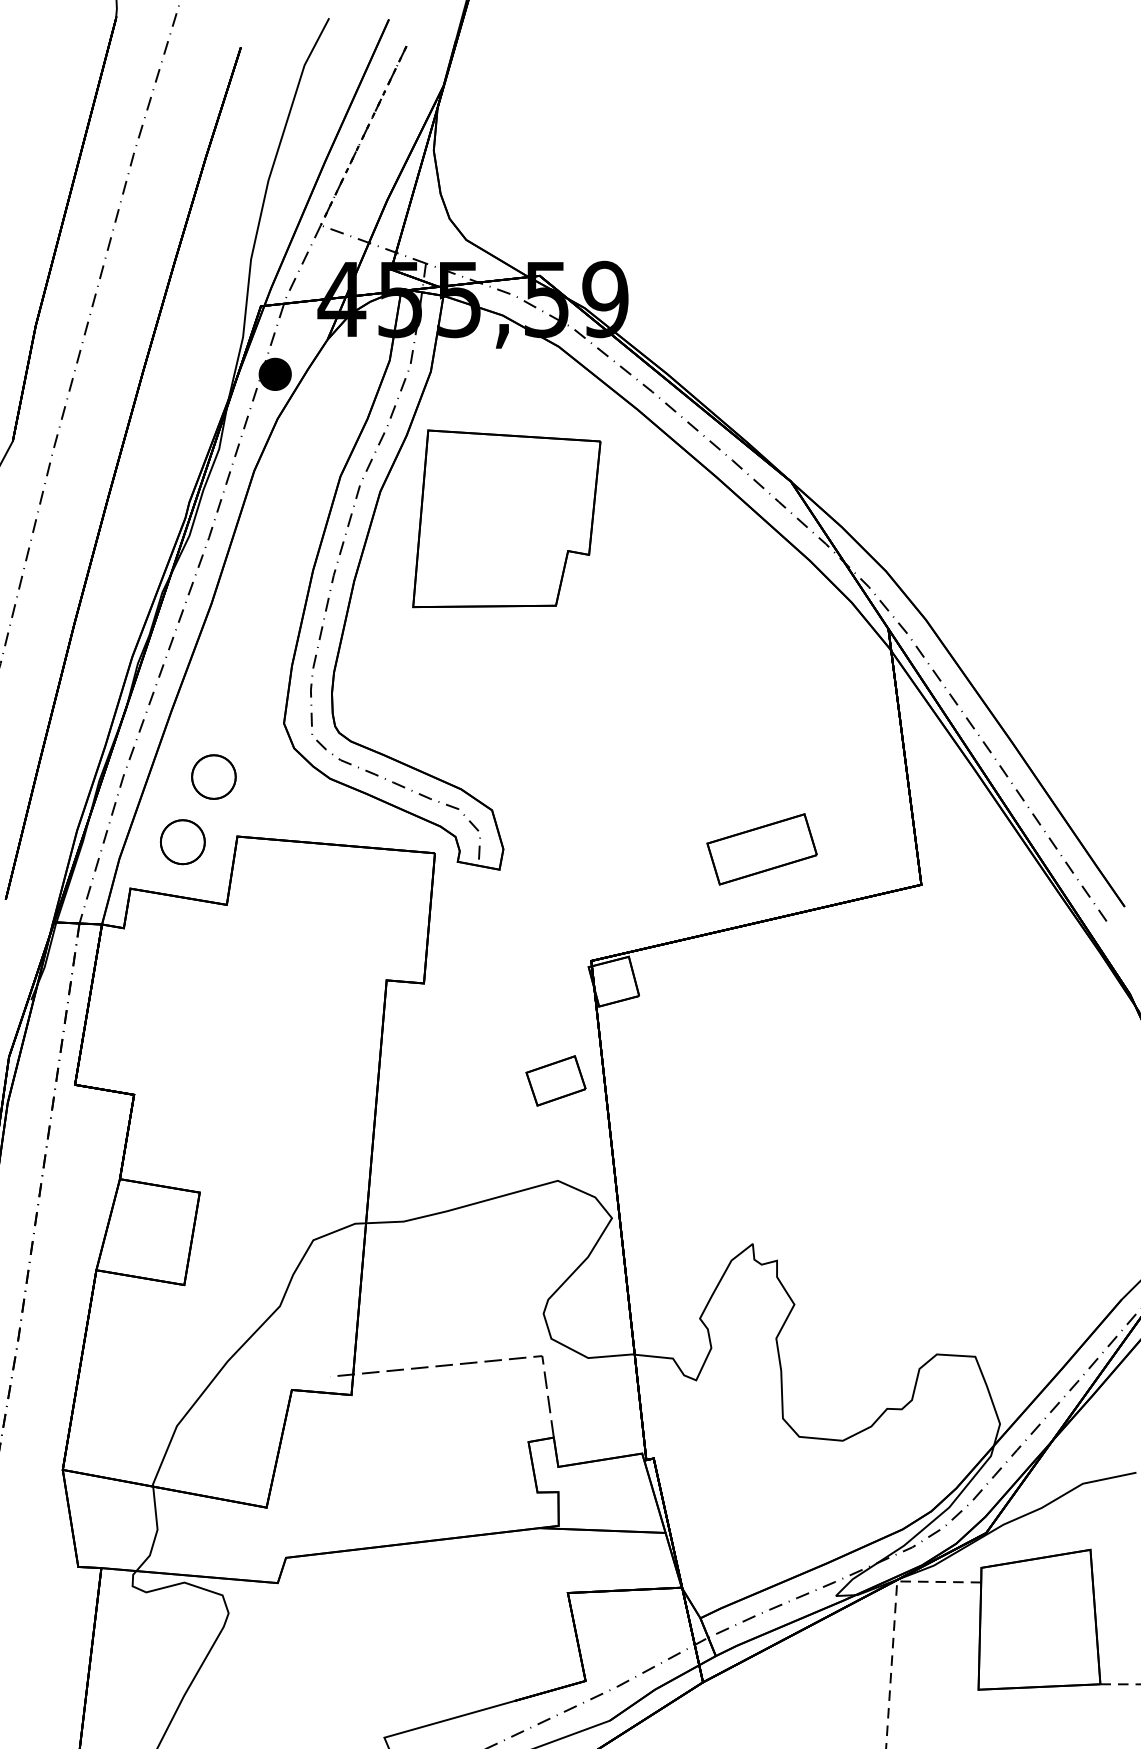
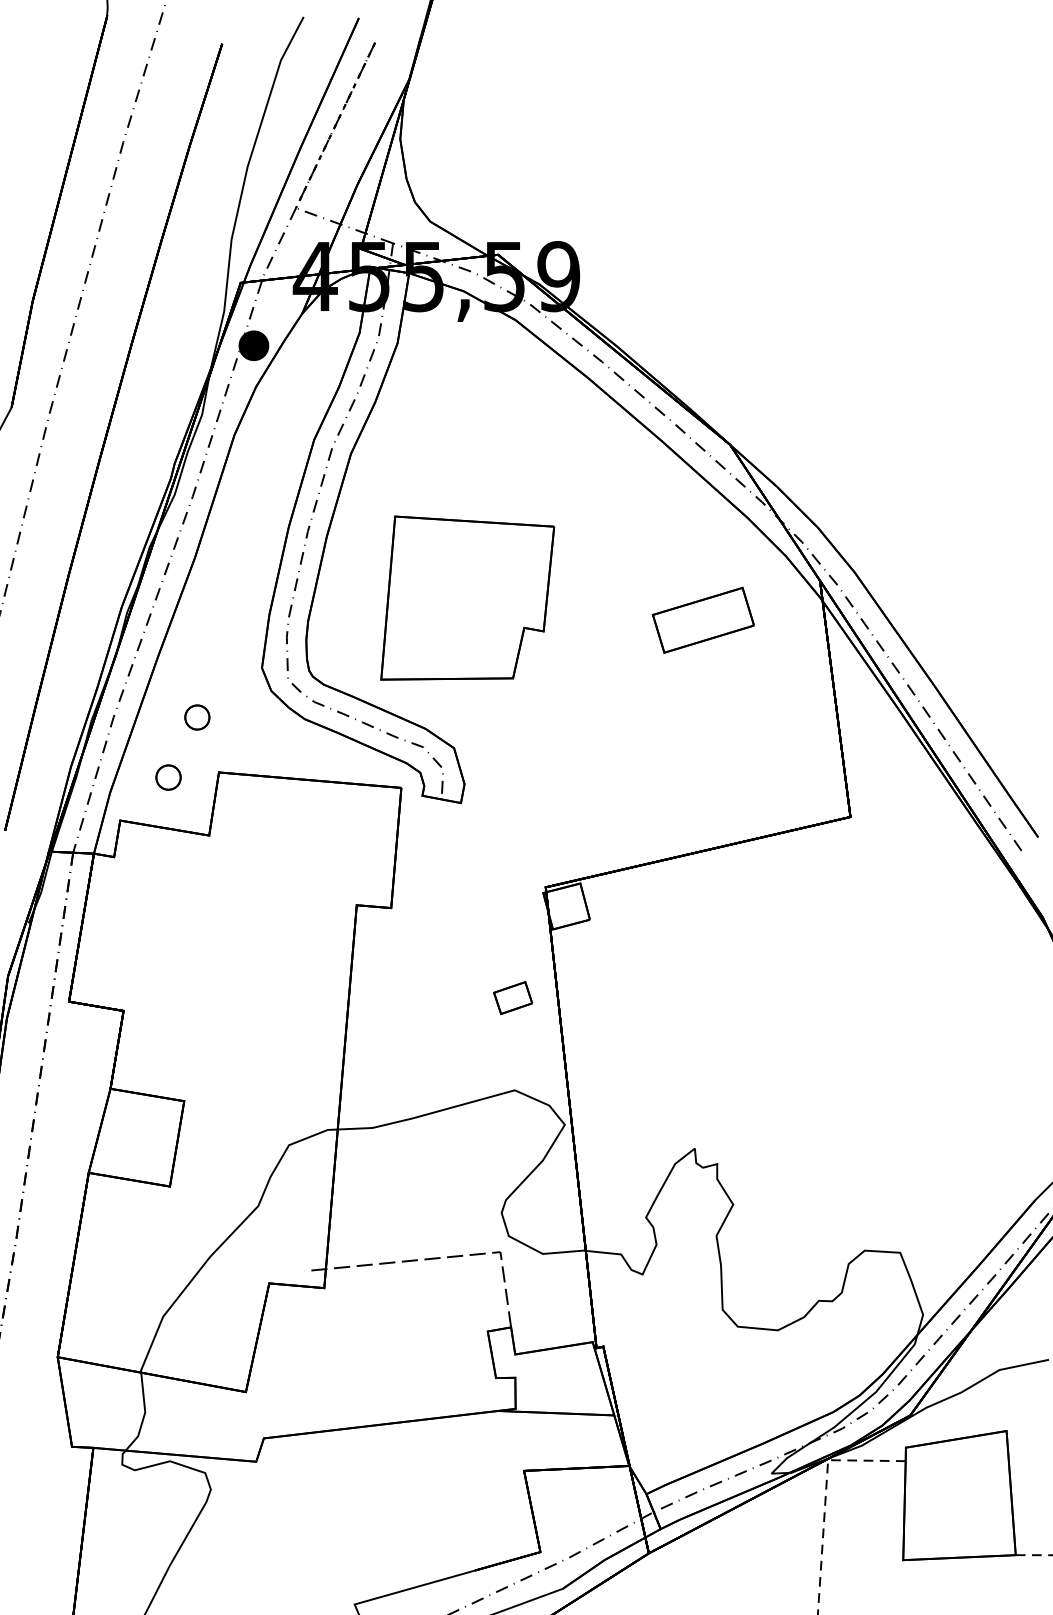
part: (506, 518) -> (467, 597), moved
part: (214, 777) -> (197, 717), size x0.6
part: (182, 842) -> (168, 777), size x0.6
part: (761, 848) -> (702, 619), moved
part: (555, 1080) -> (512, 997), size x0.7

